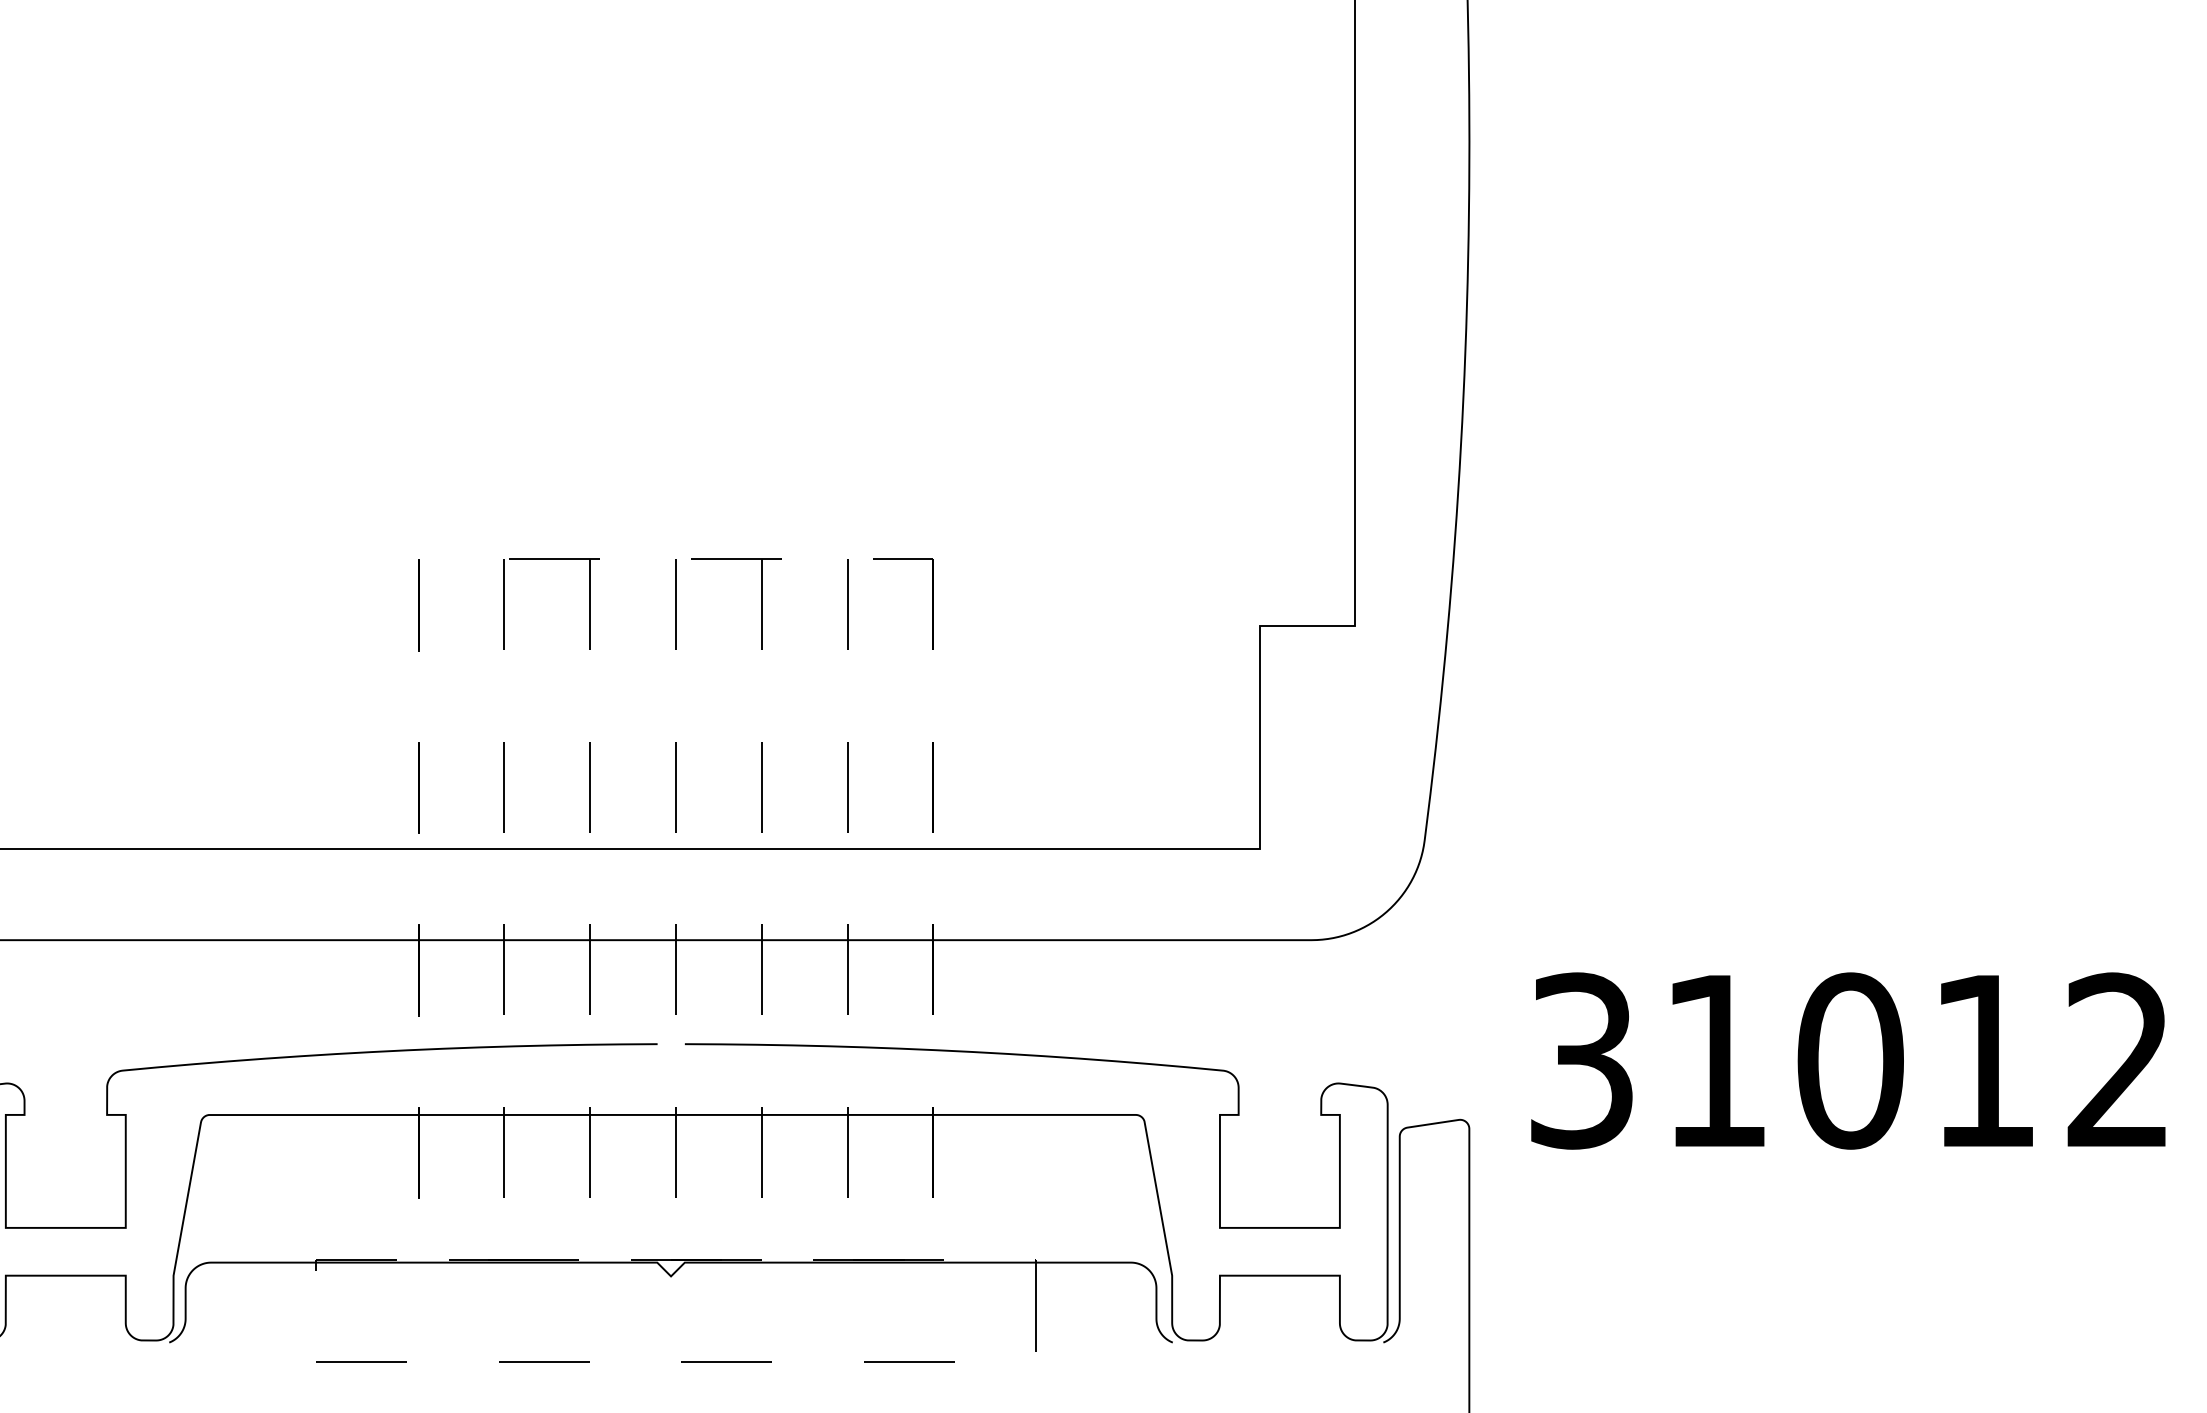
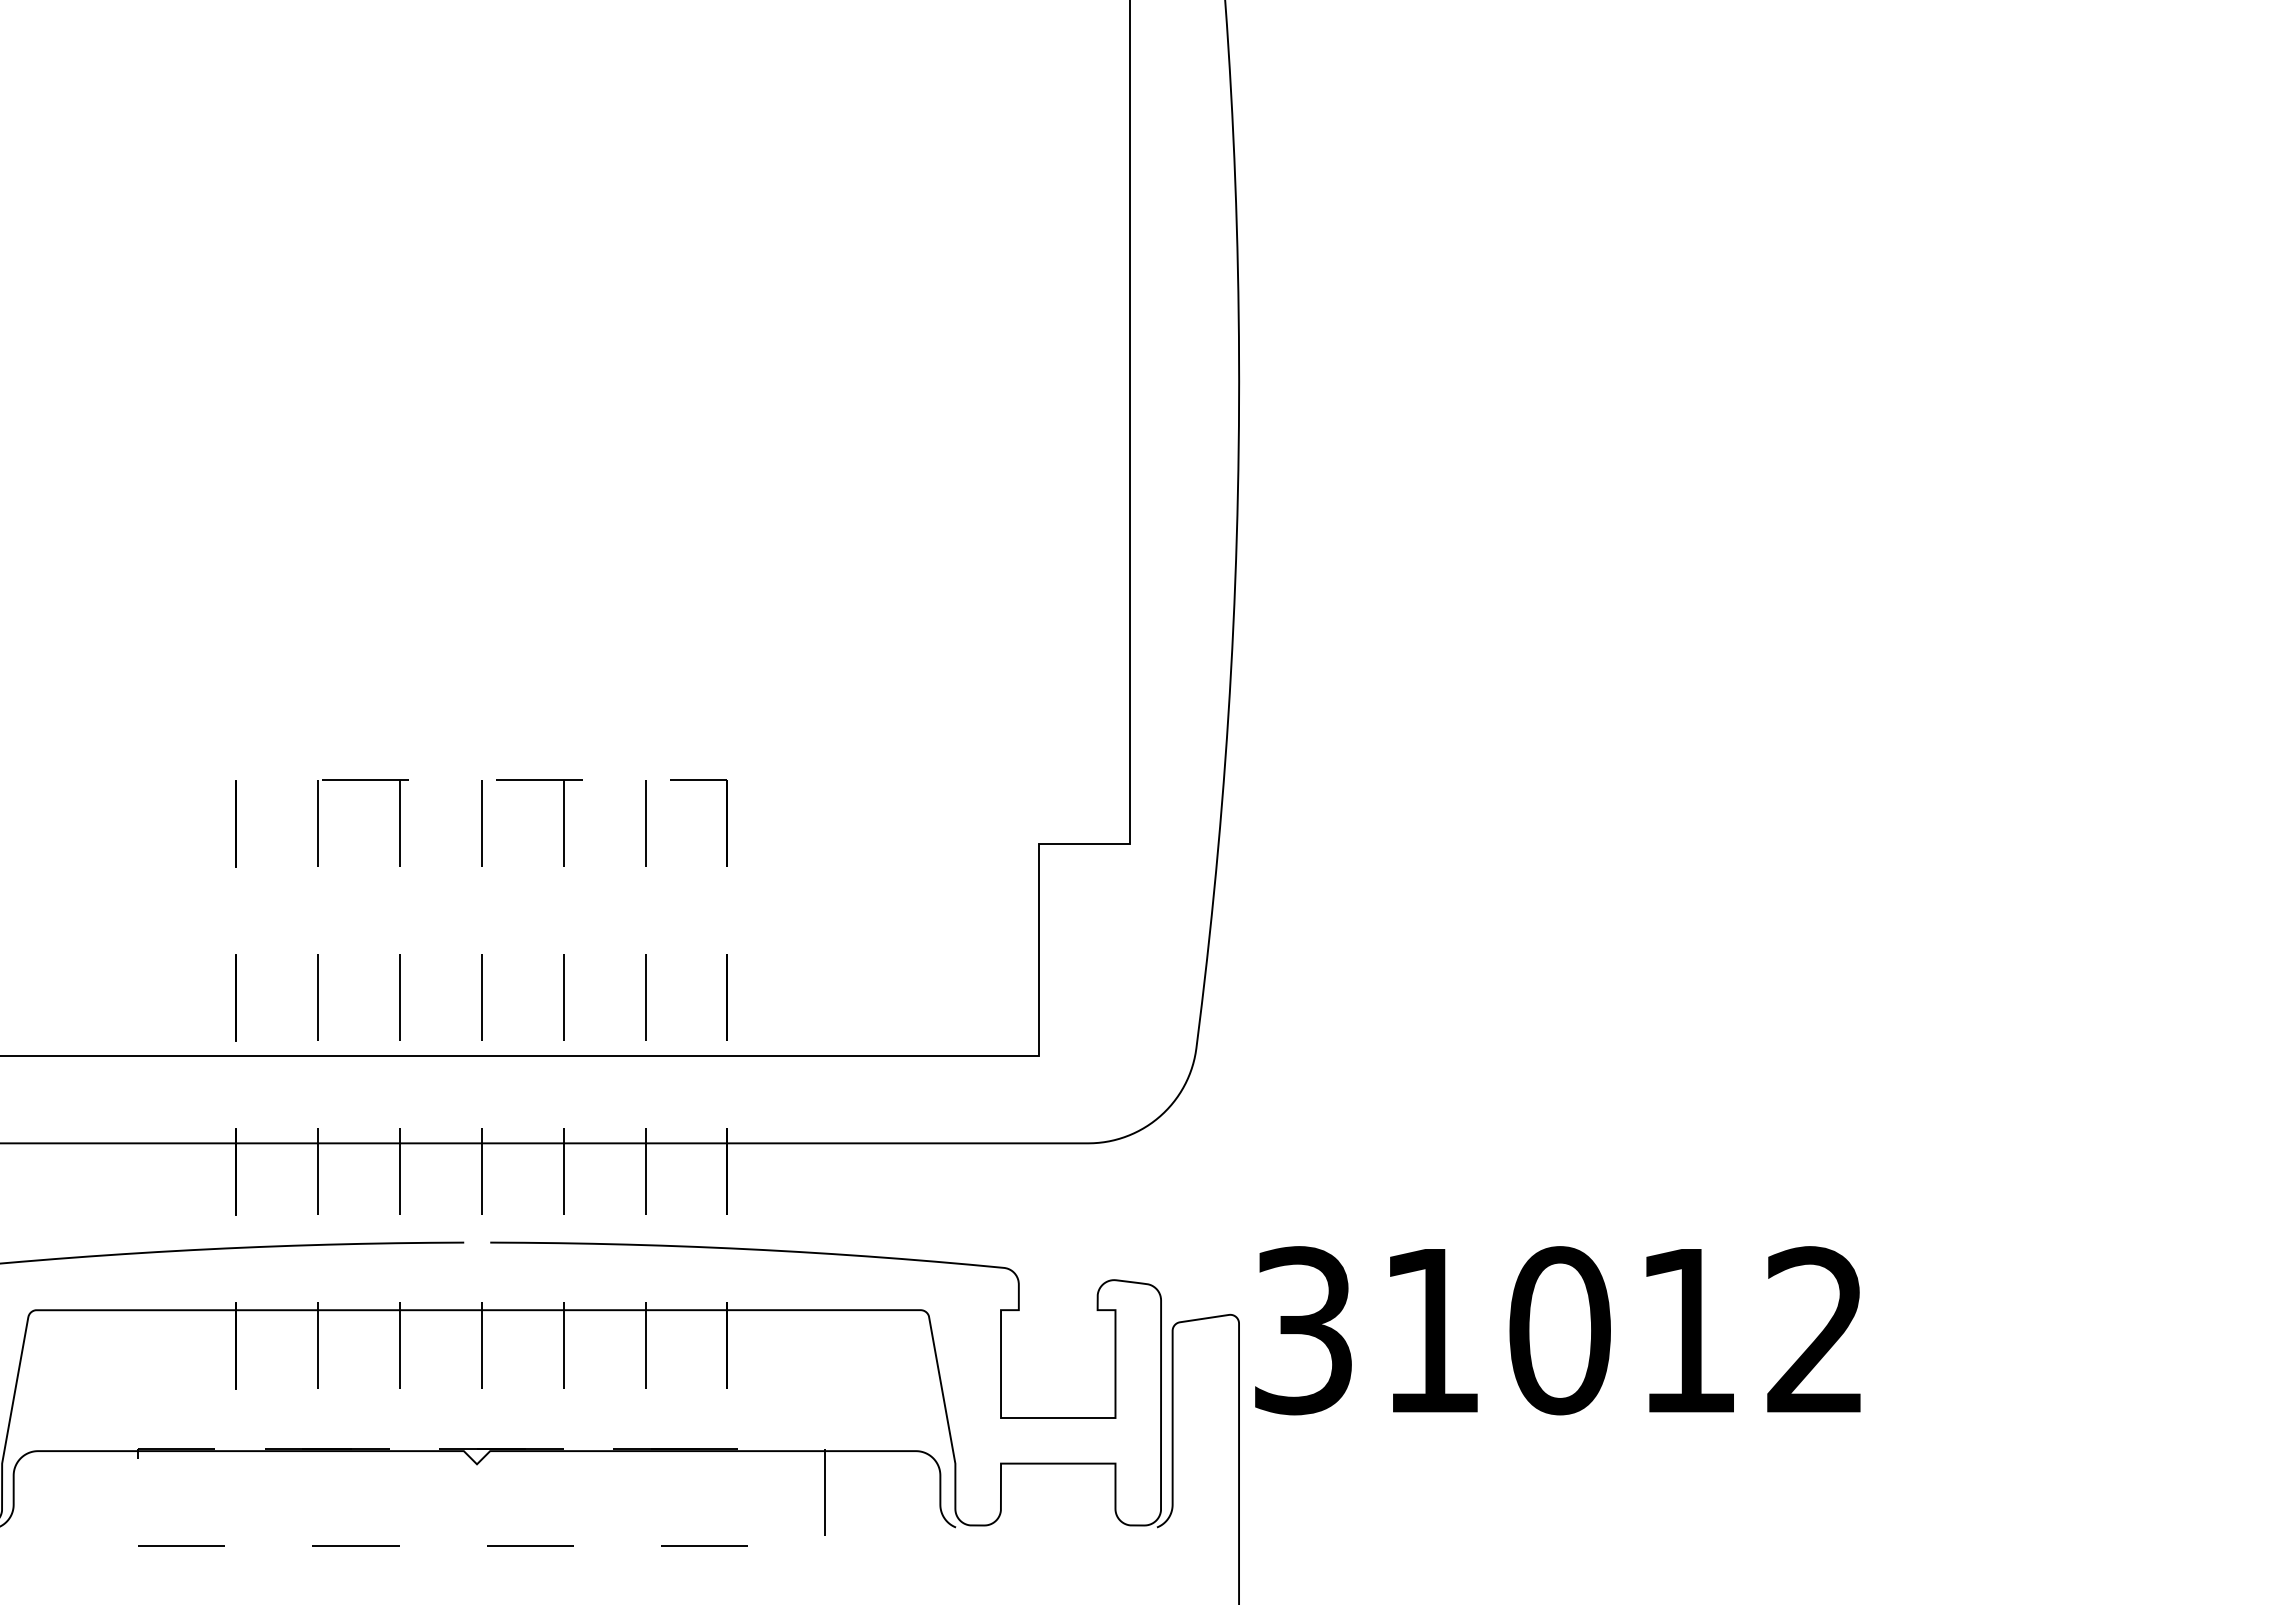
text: (1847, 1060) -> (1557, 1330), moved

